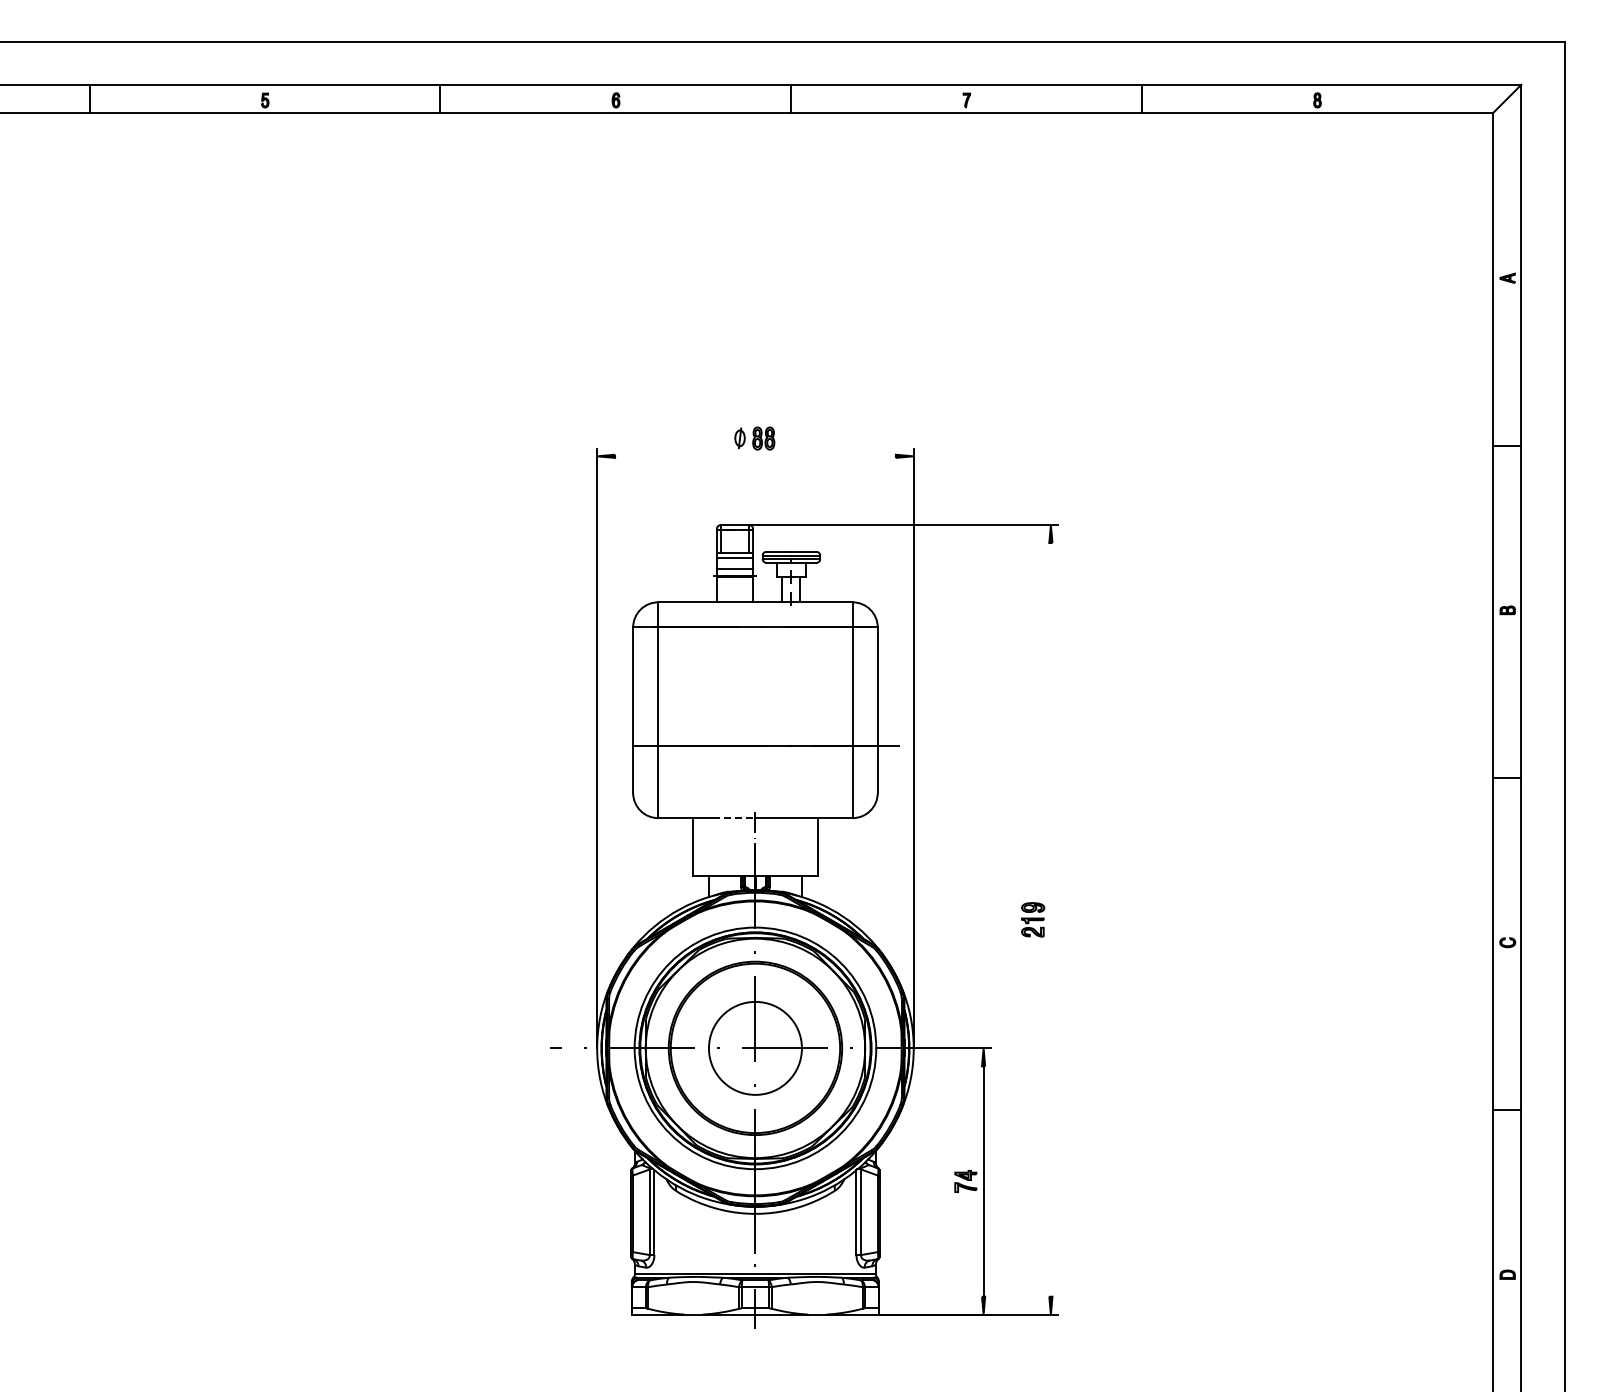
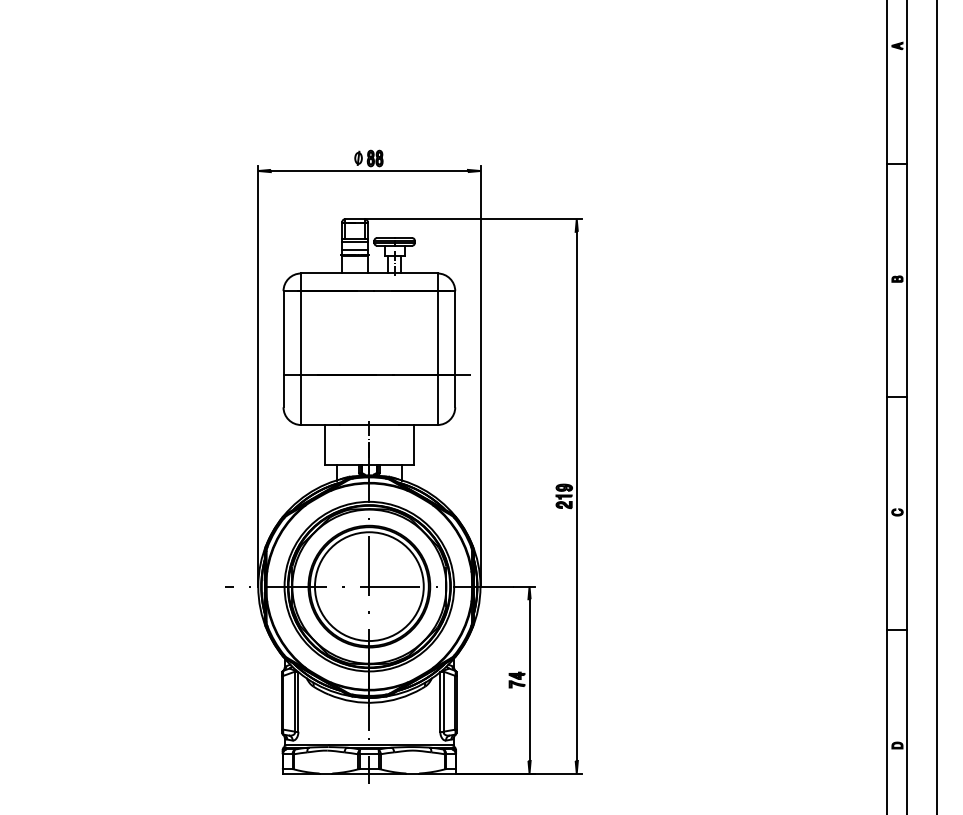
line: (755, 456) -> (369, 171), added
line: (734, 818) -> (354, 425), dashed -> solid
line: (1050, 919) -> (576, 496), added
circle: (754, 1047) -> (368, 586), size x1.67

